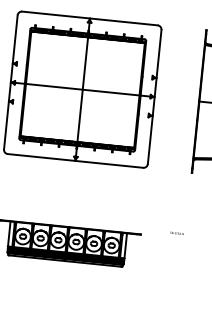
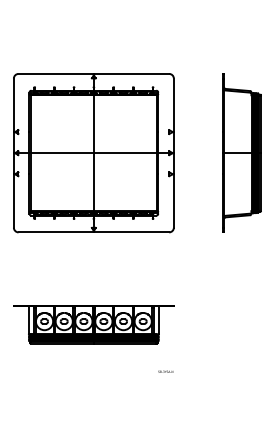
text: (176, 233) -> (165, 371), moved

